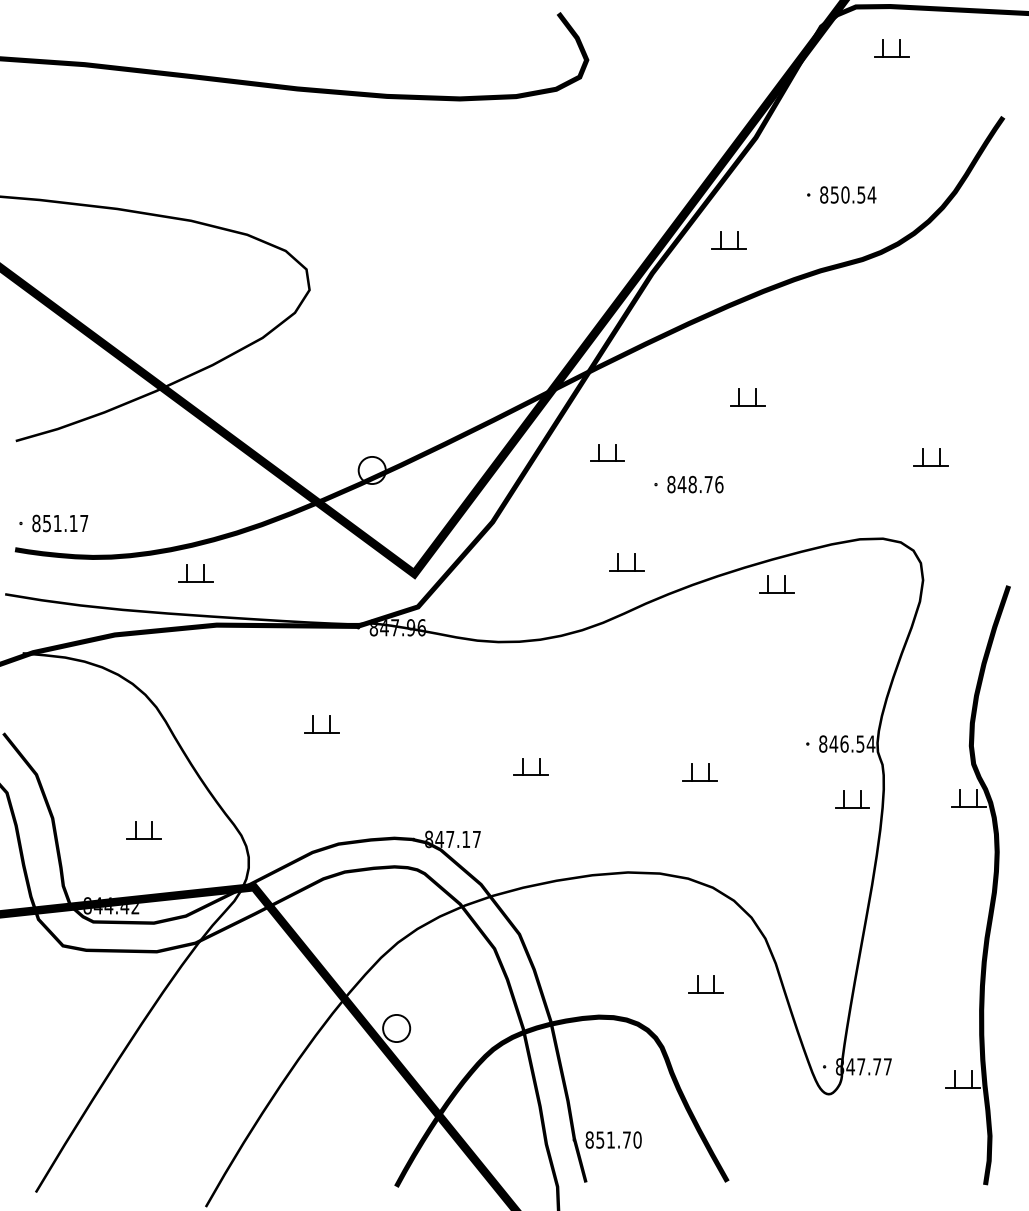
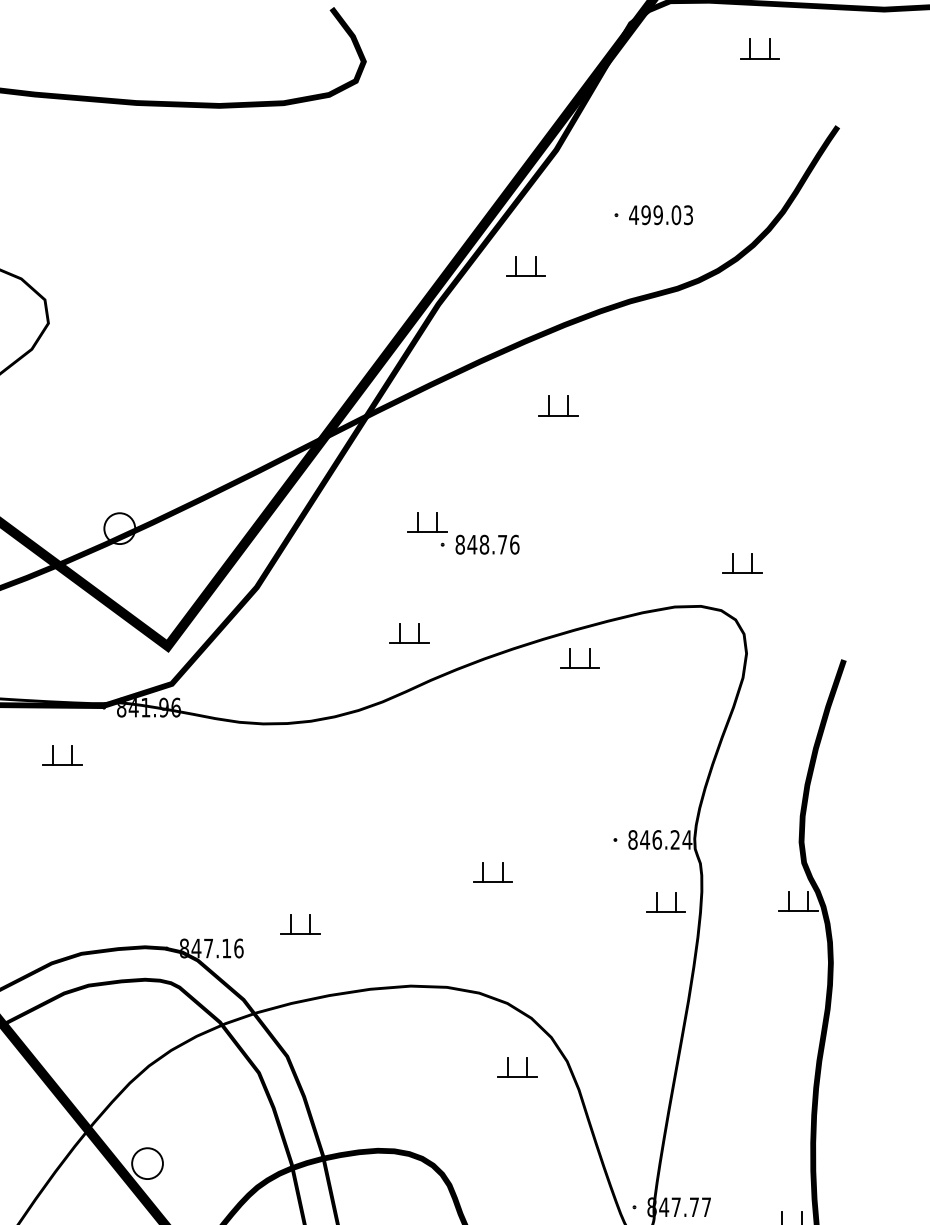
part: (883, 48) -> (750, 48), moved
text: (847, 194) -> (660, 214), 850.54 -> 499.03
part: (739, 397) -> (549, 405), moved
part: (599, 452) -> (418, 521), moved
part: (923, 457) -> (733, 563), moved
text: (394, 627) -> (145, 707), 847.96 -> 841.96
part: (313, 724) -> (52, 755), moved
text: (860, 743) -> (675, 839), 846.54 -> 846.24
part: (523, 766) -> (291, 923), moved
text: (476, 839) -> (238, 948), 847.17 -> 847.16
part: (698, 984) -> (509, 1066), moved

